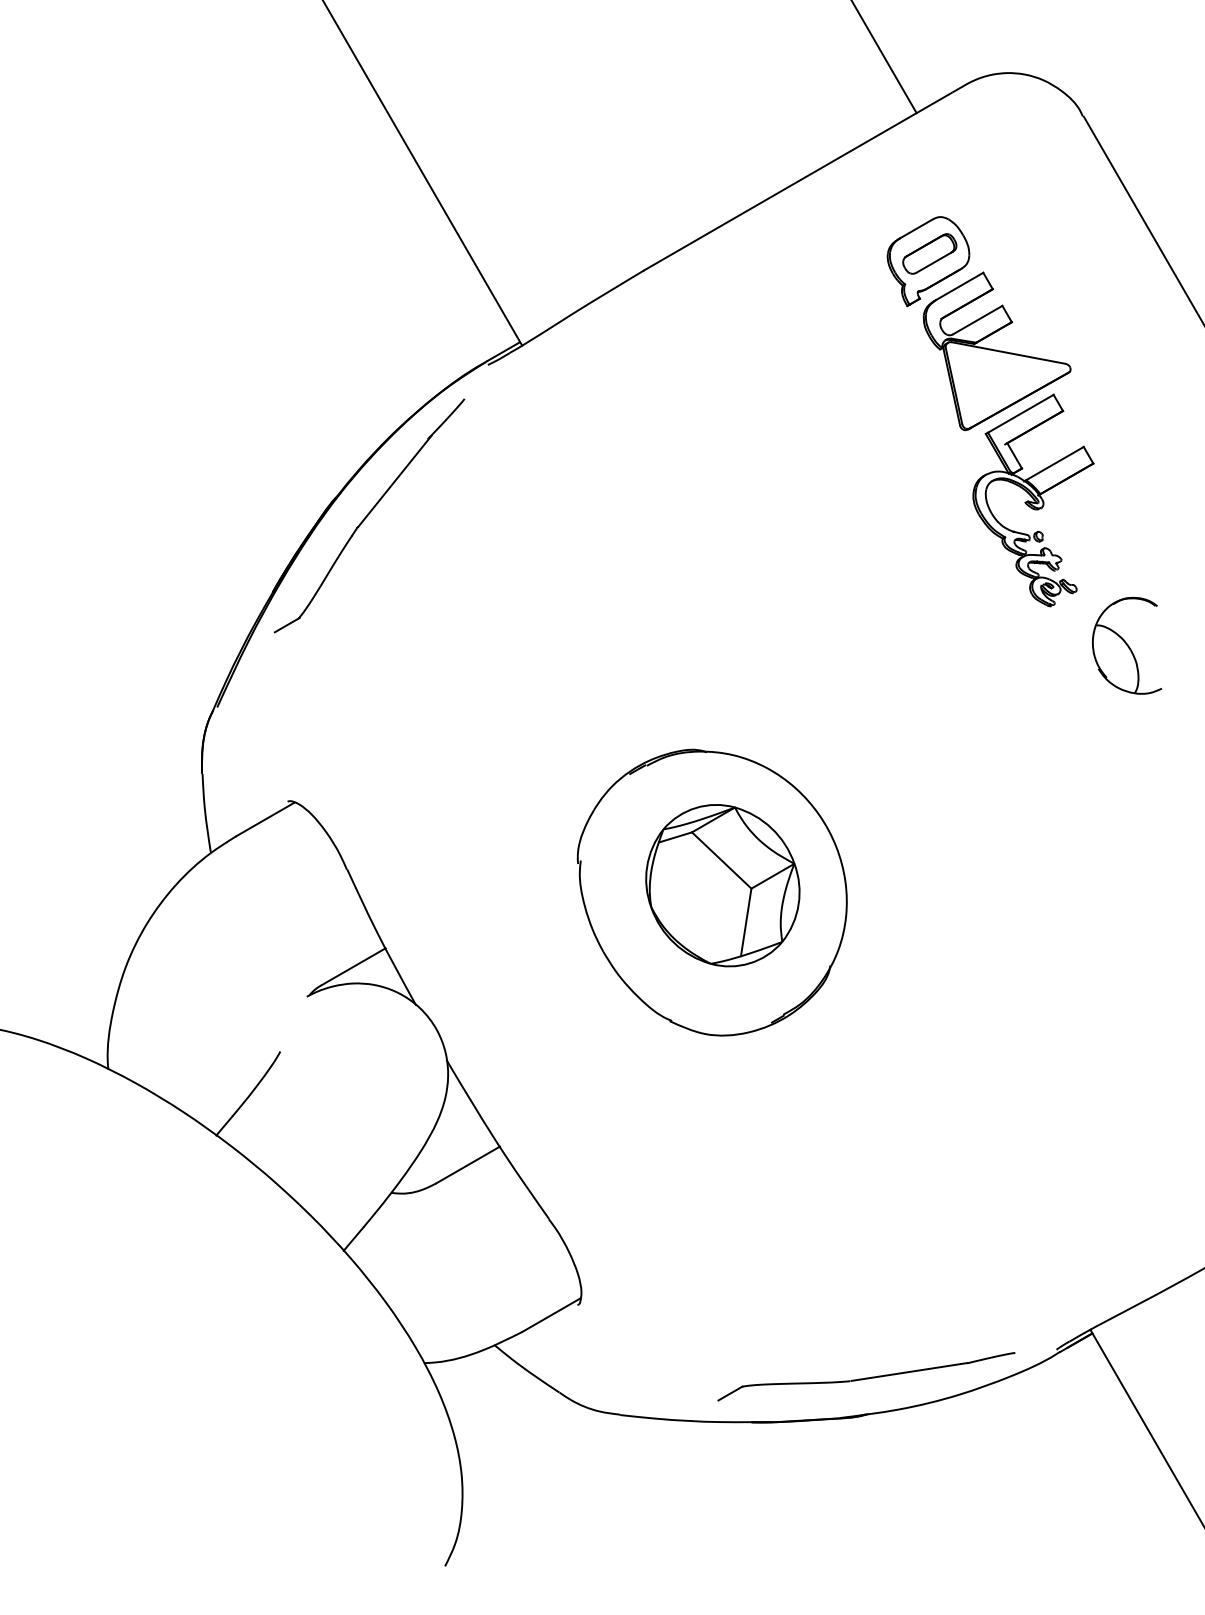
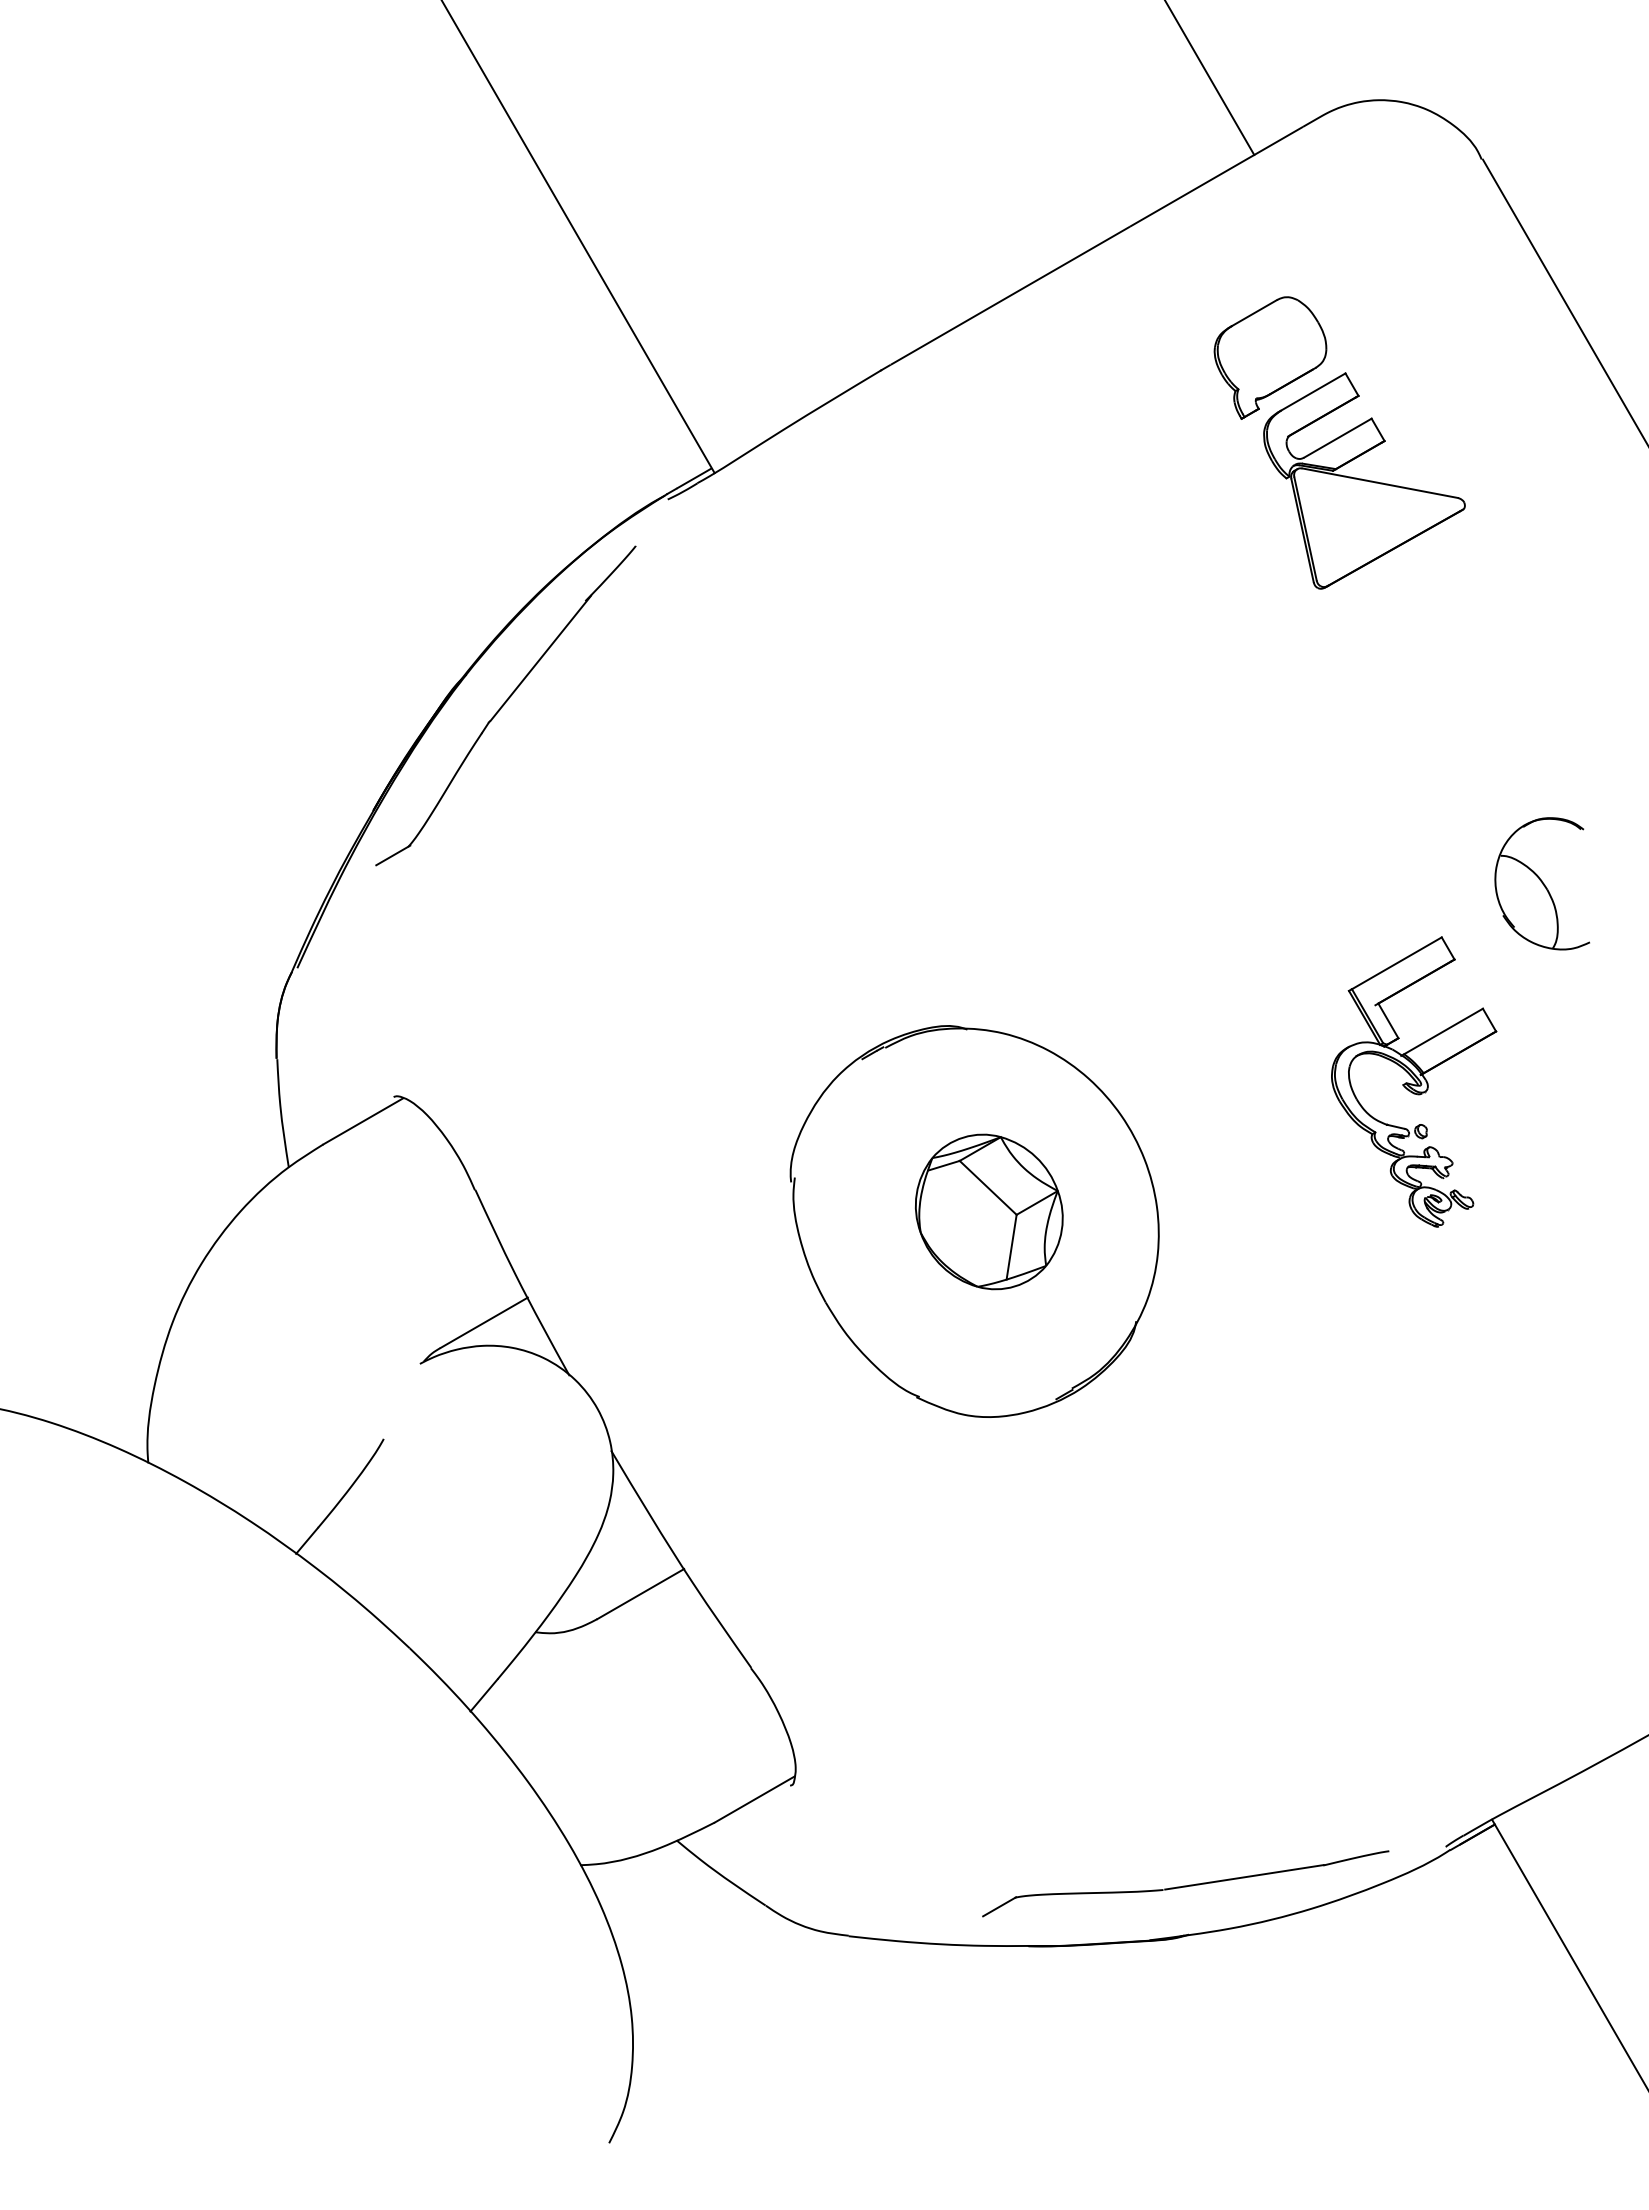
part: (929, 253) -> (1272, 347), removed
part: (1033, 500) -> (1414, 1081), moved
part: (723, 885) -> (989, 1211), size x0.7

